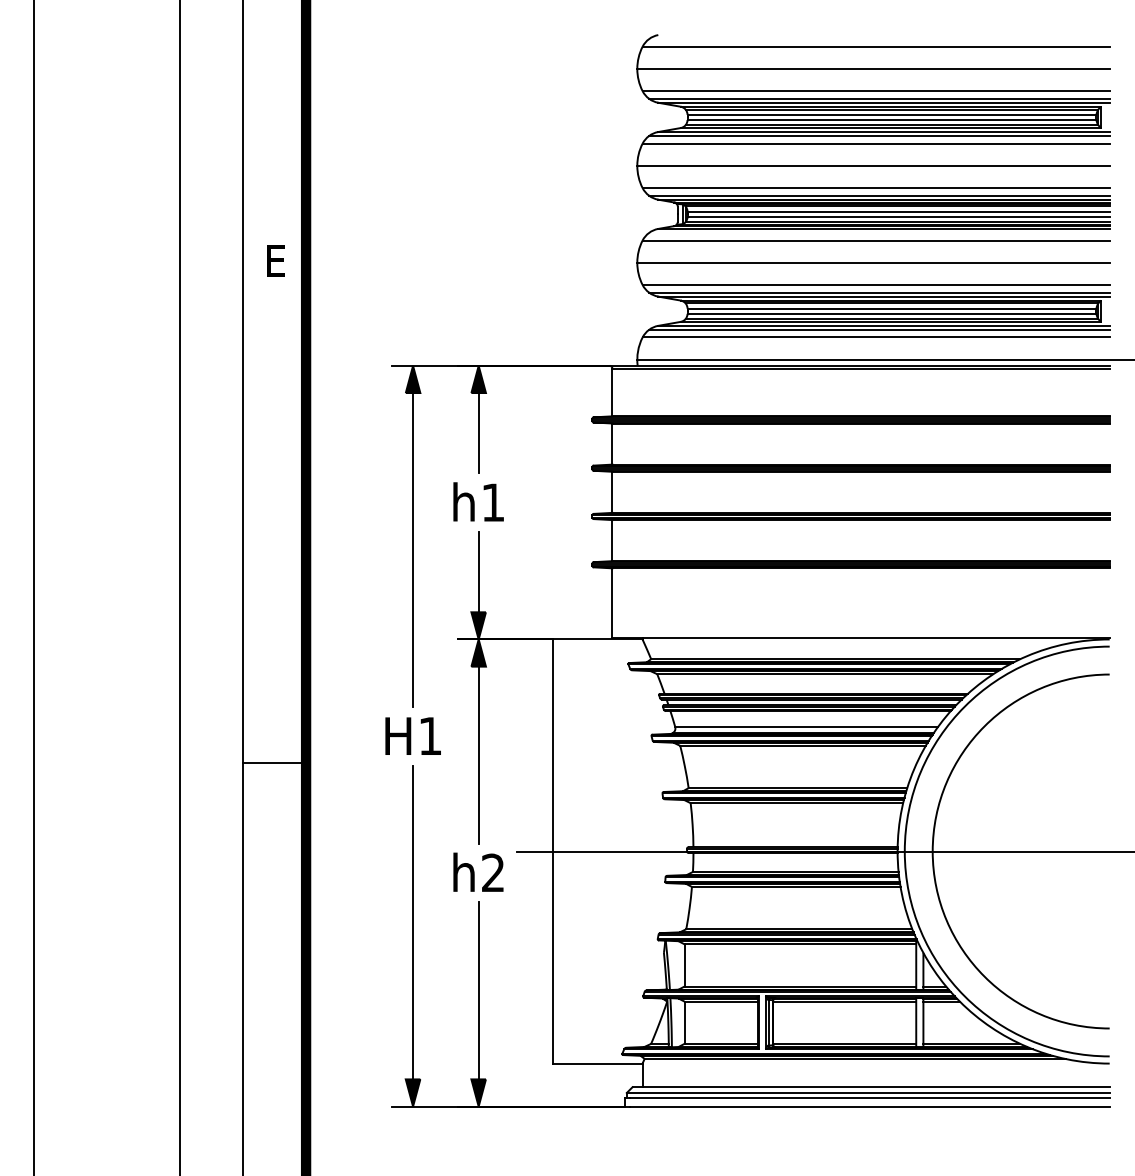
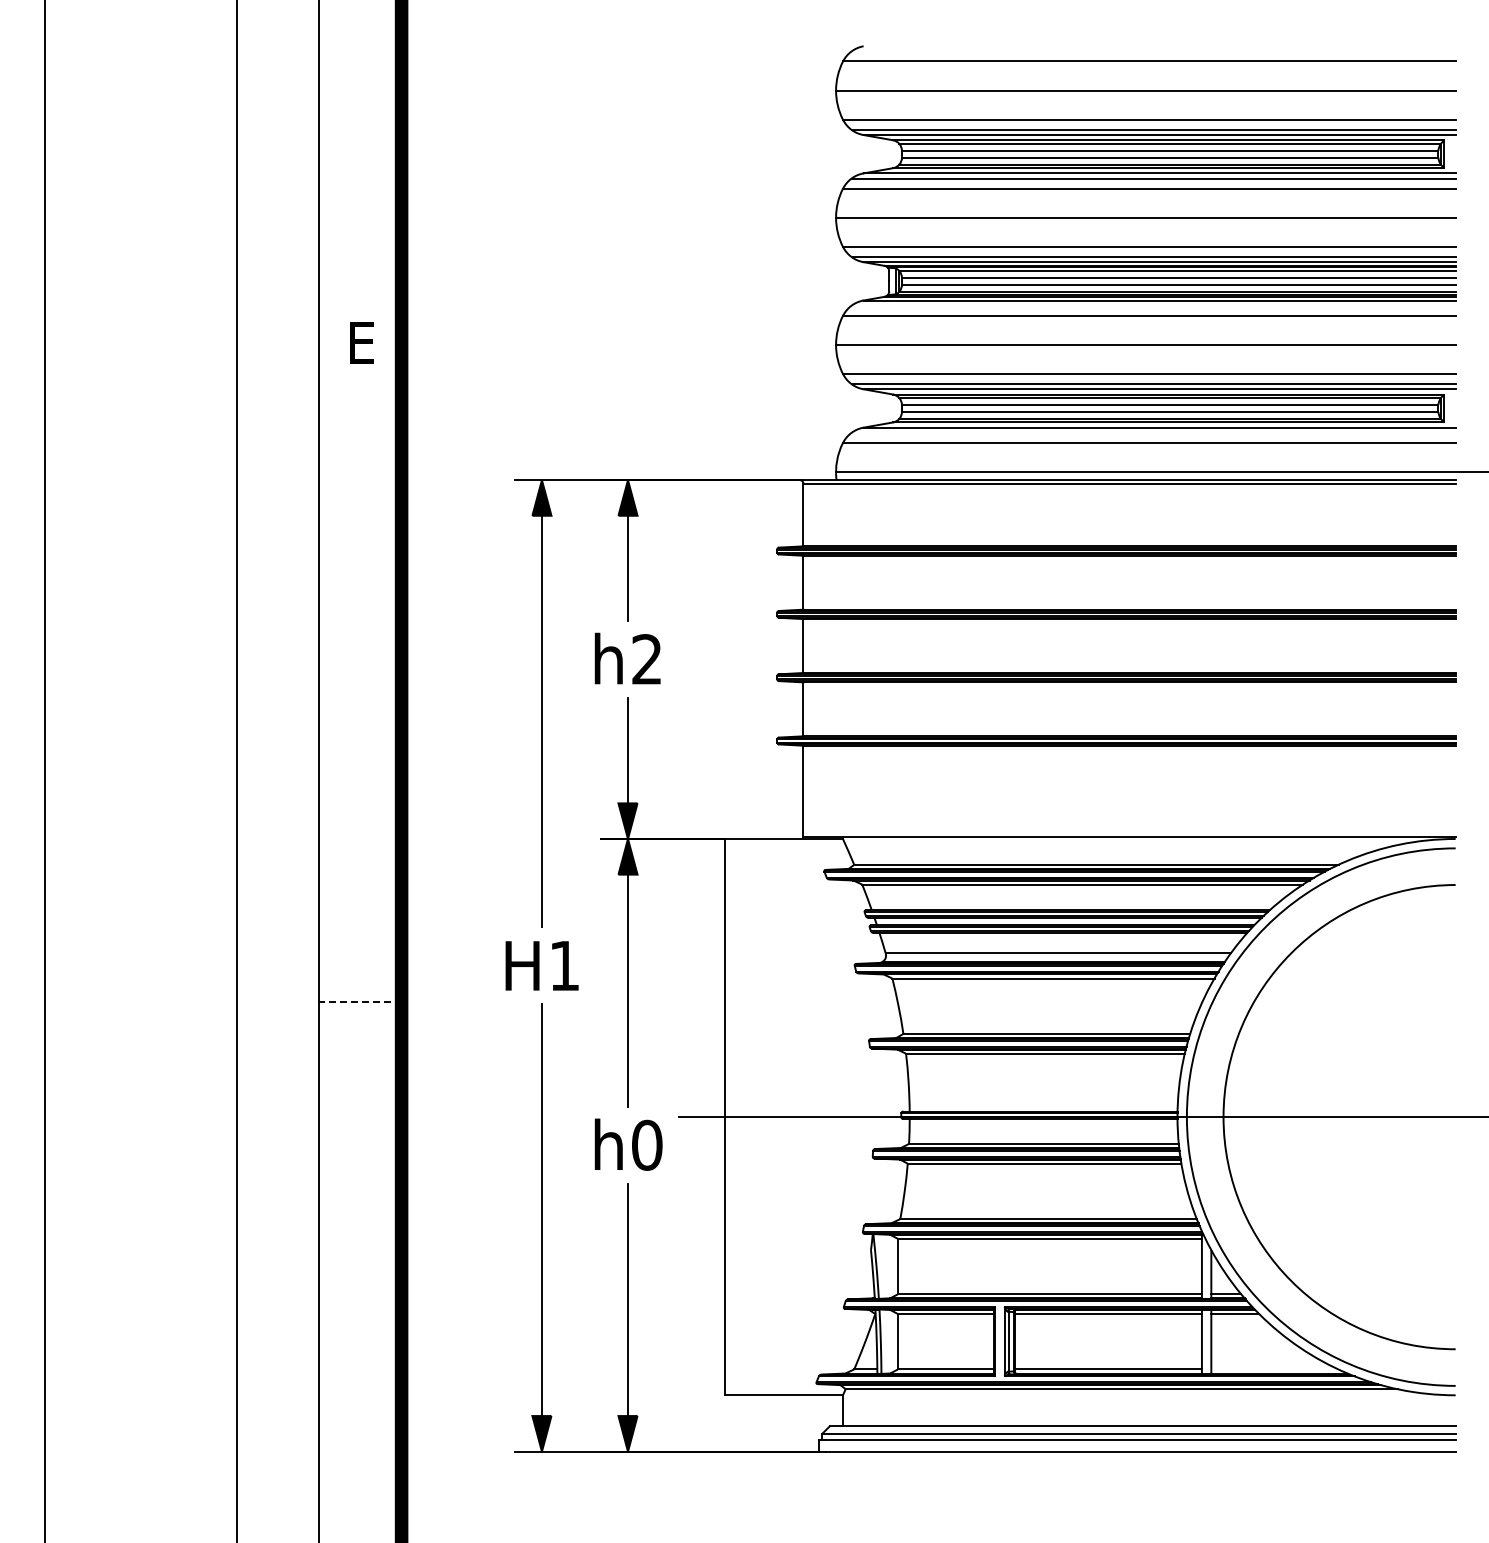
line: (879, 329) -> (1153, 432), removed
text: (492, 502) -> (646, 659), h1 -> h2
line: (273, 763) -> (359, 1001), solid -> dashed
text: (493, 872) -> (647, 1144), h2 -> h0
line: (971, 1043) -> (1274, 1369), removed

